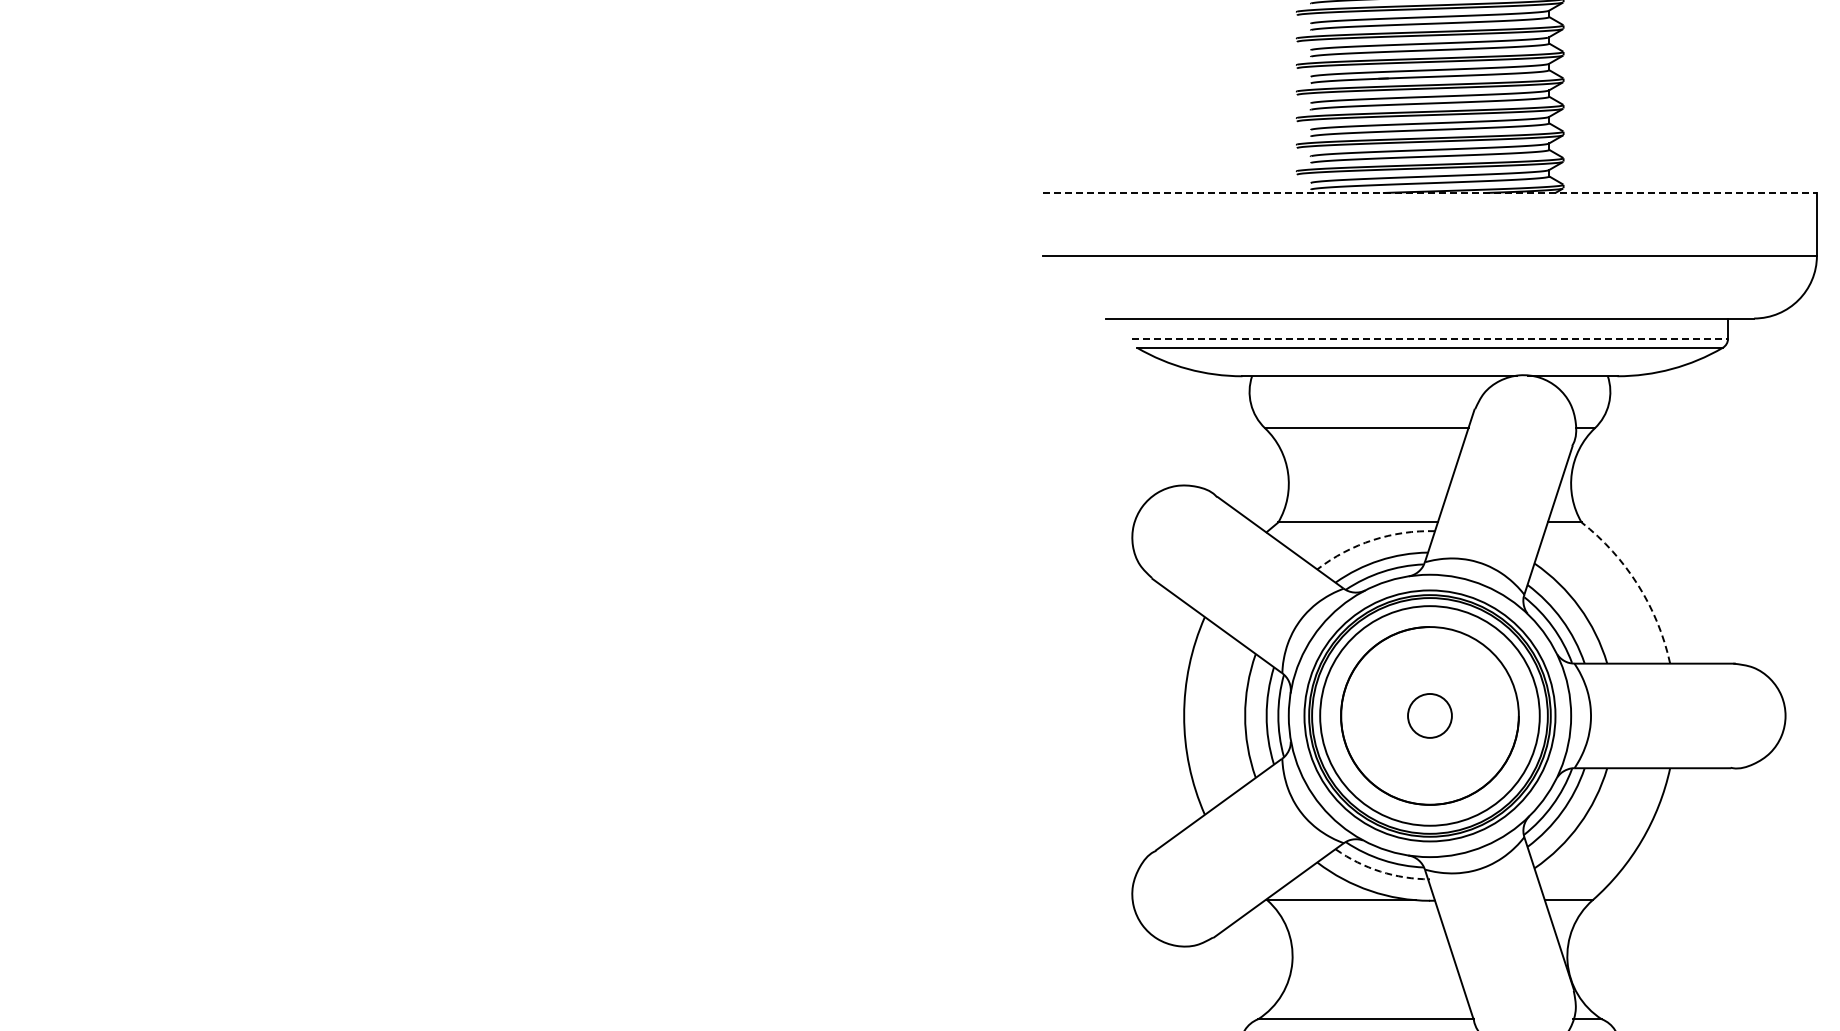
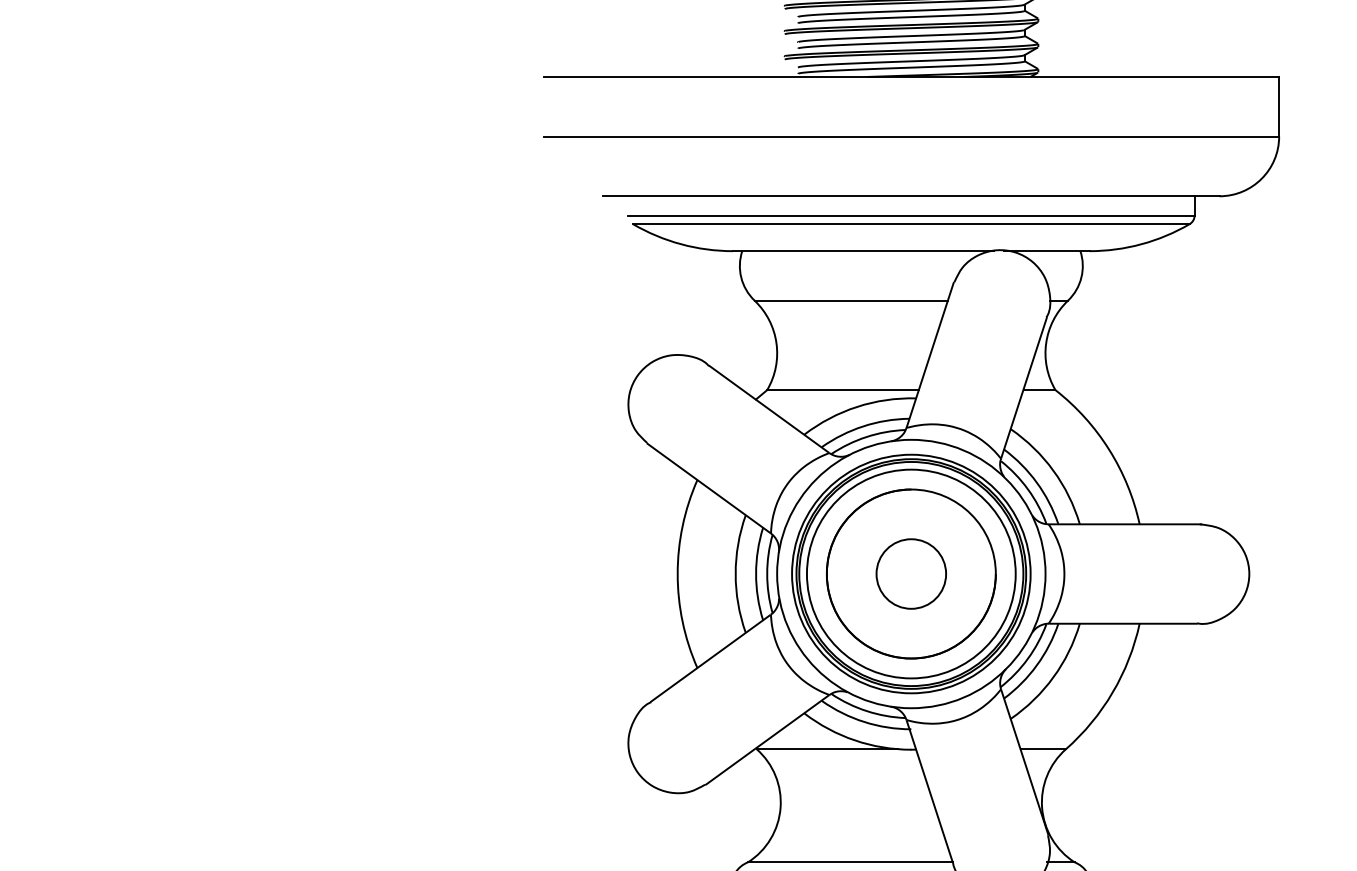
line: (1429, 193) -> (910, 77), dashed -> solid
line: (1430, 338) -> (911, 215), dashed -> solid
arc: (1372, 540) -> (856, 407), dashed -> solid
arc: (1638, 585) -> (1109, 450), dashed -> solid
circle: (1429, 715) -> (910, 573), size x1.67
arc: (1380, 871) -> (864, 721), dashed -> solid

